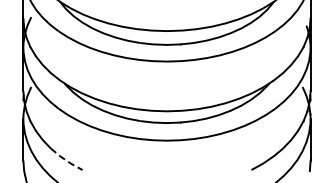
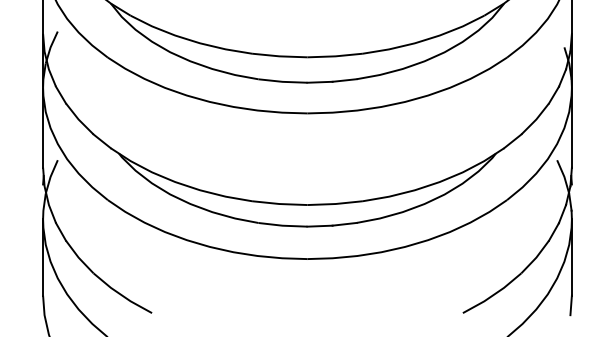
line: (66, 160) -> (122, 295), dashed -> solid

